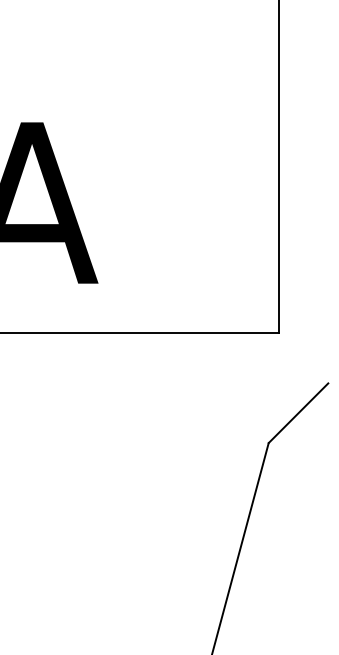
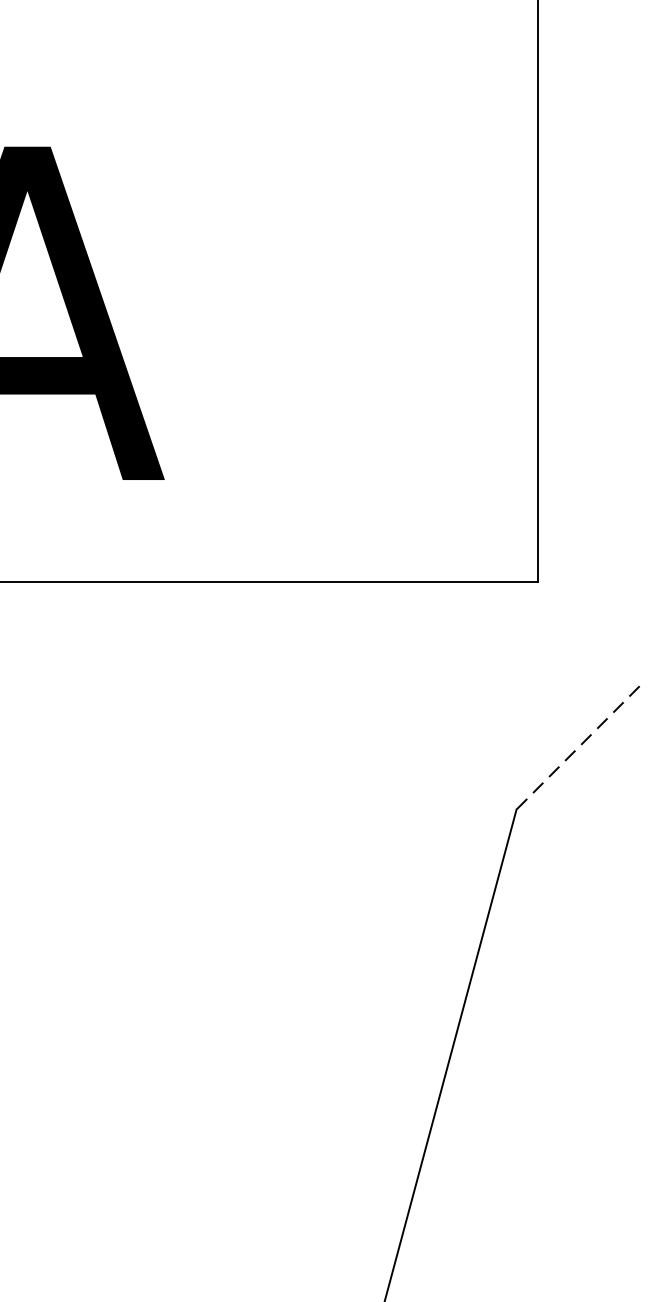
line: (298, 413) -> (578, 748), solid -> dashed

